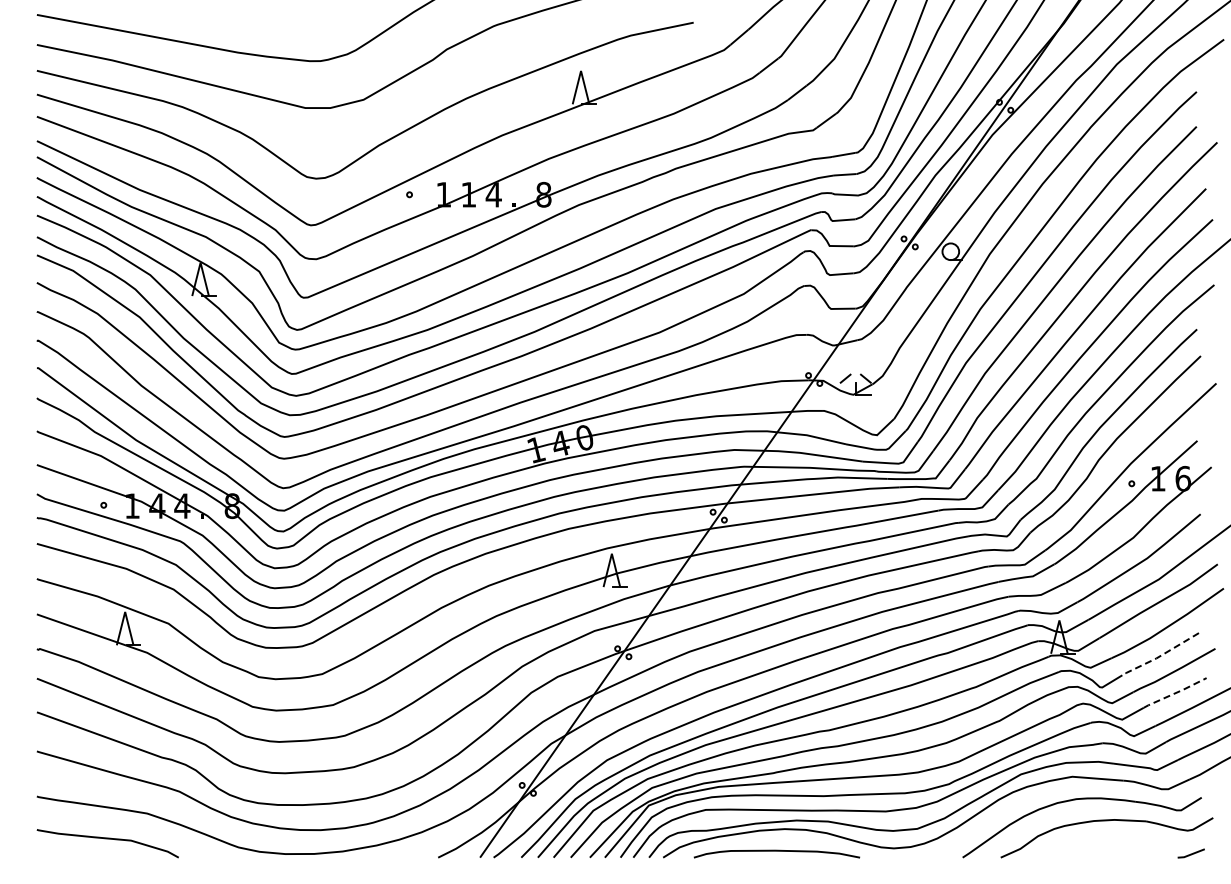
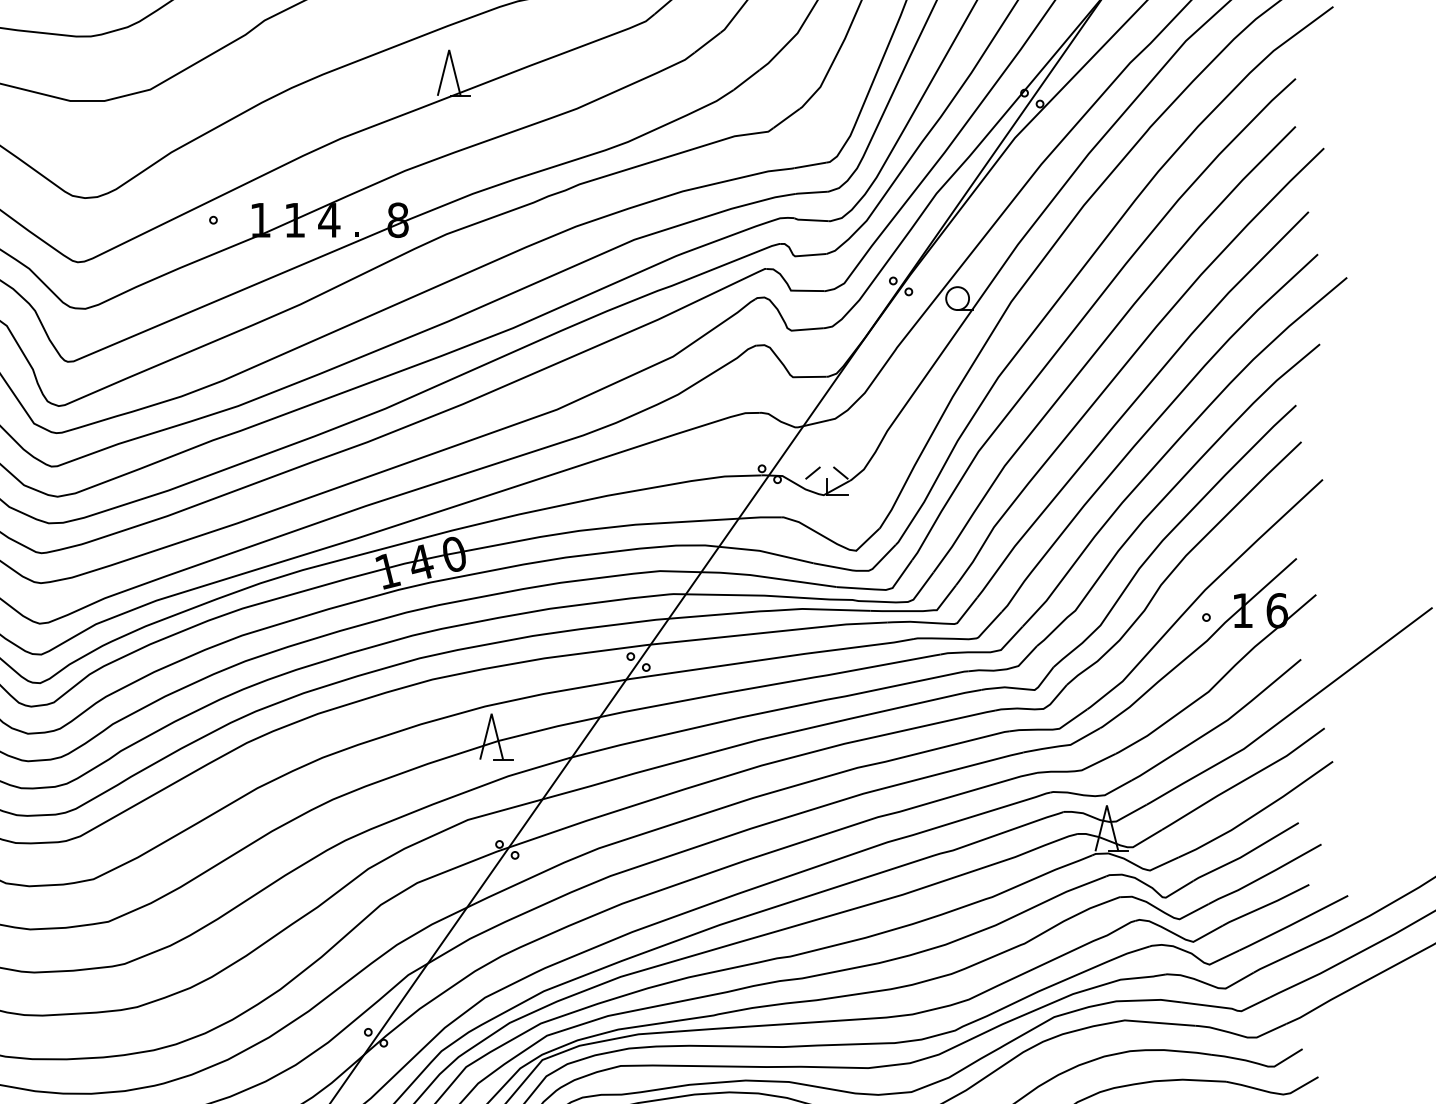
line: (1159, 656) -> (1244, 855), dashed -> solid
line: (1175, 693) -> (1266, 905), dashed -> solid

